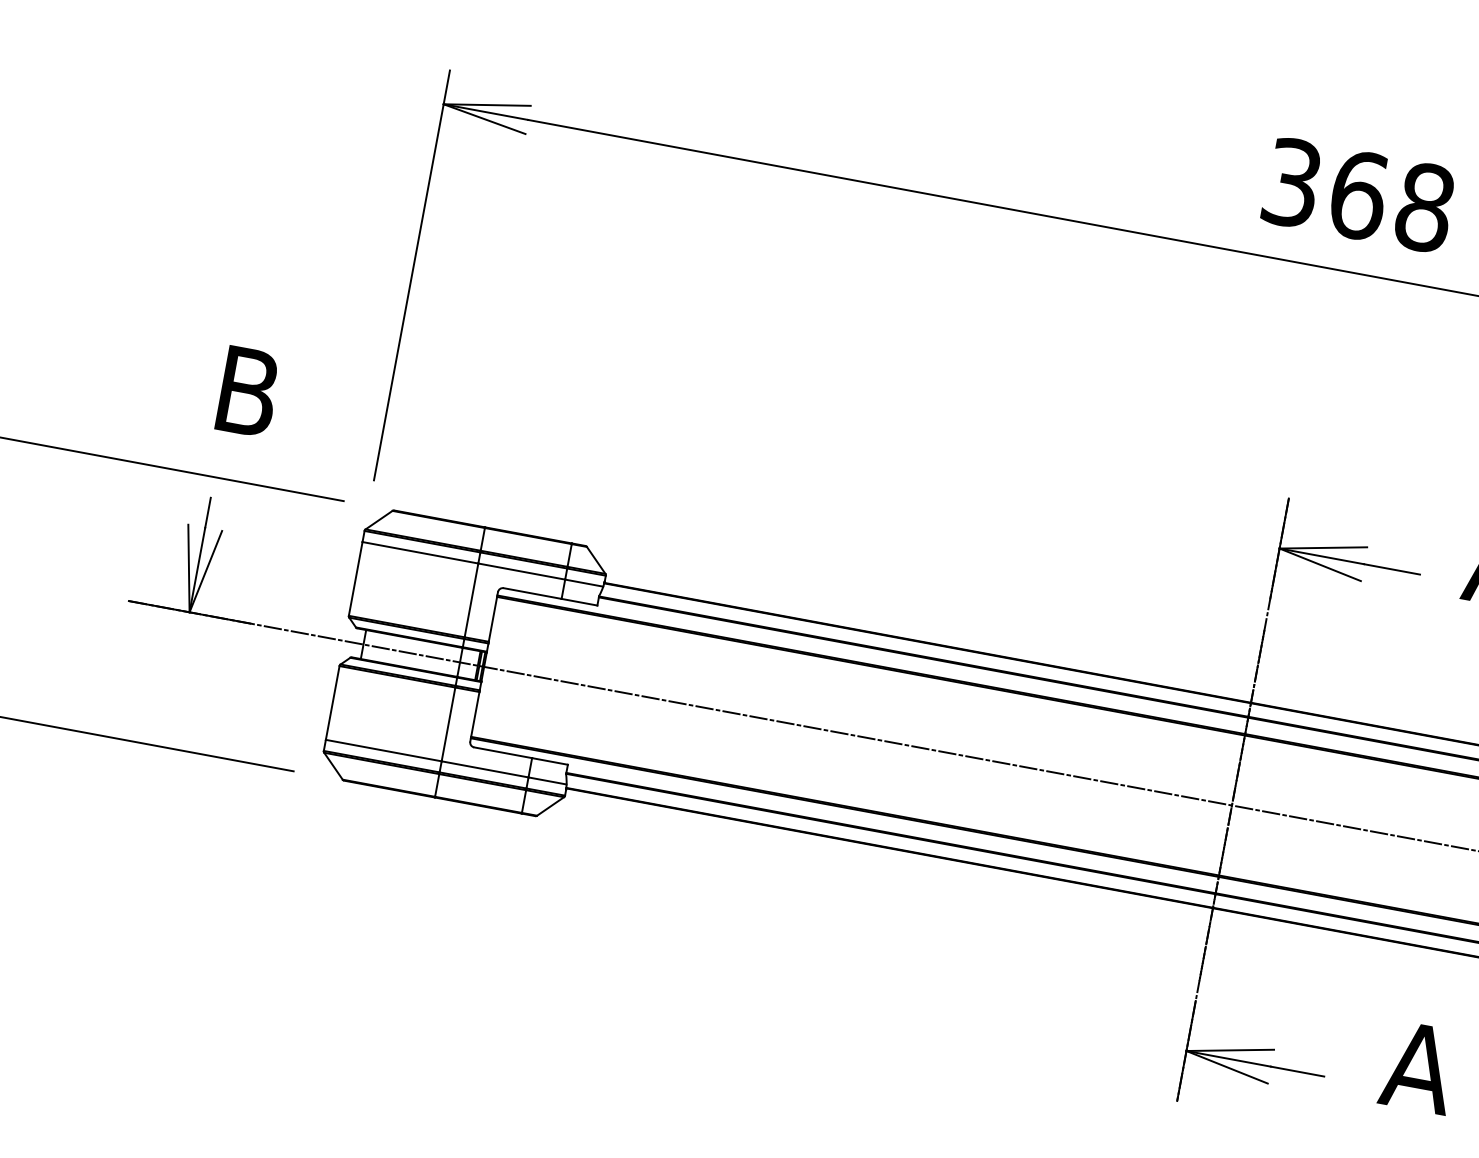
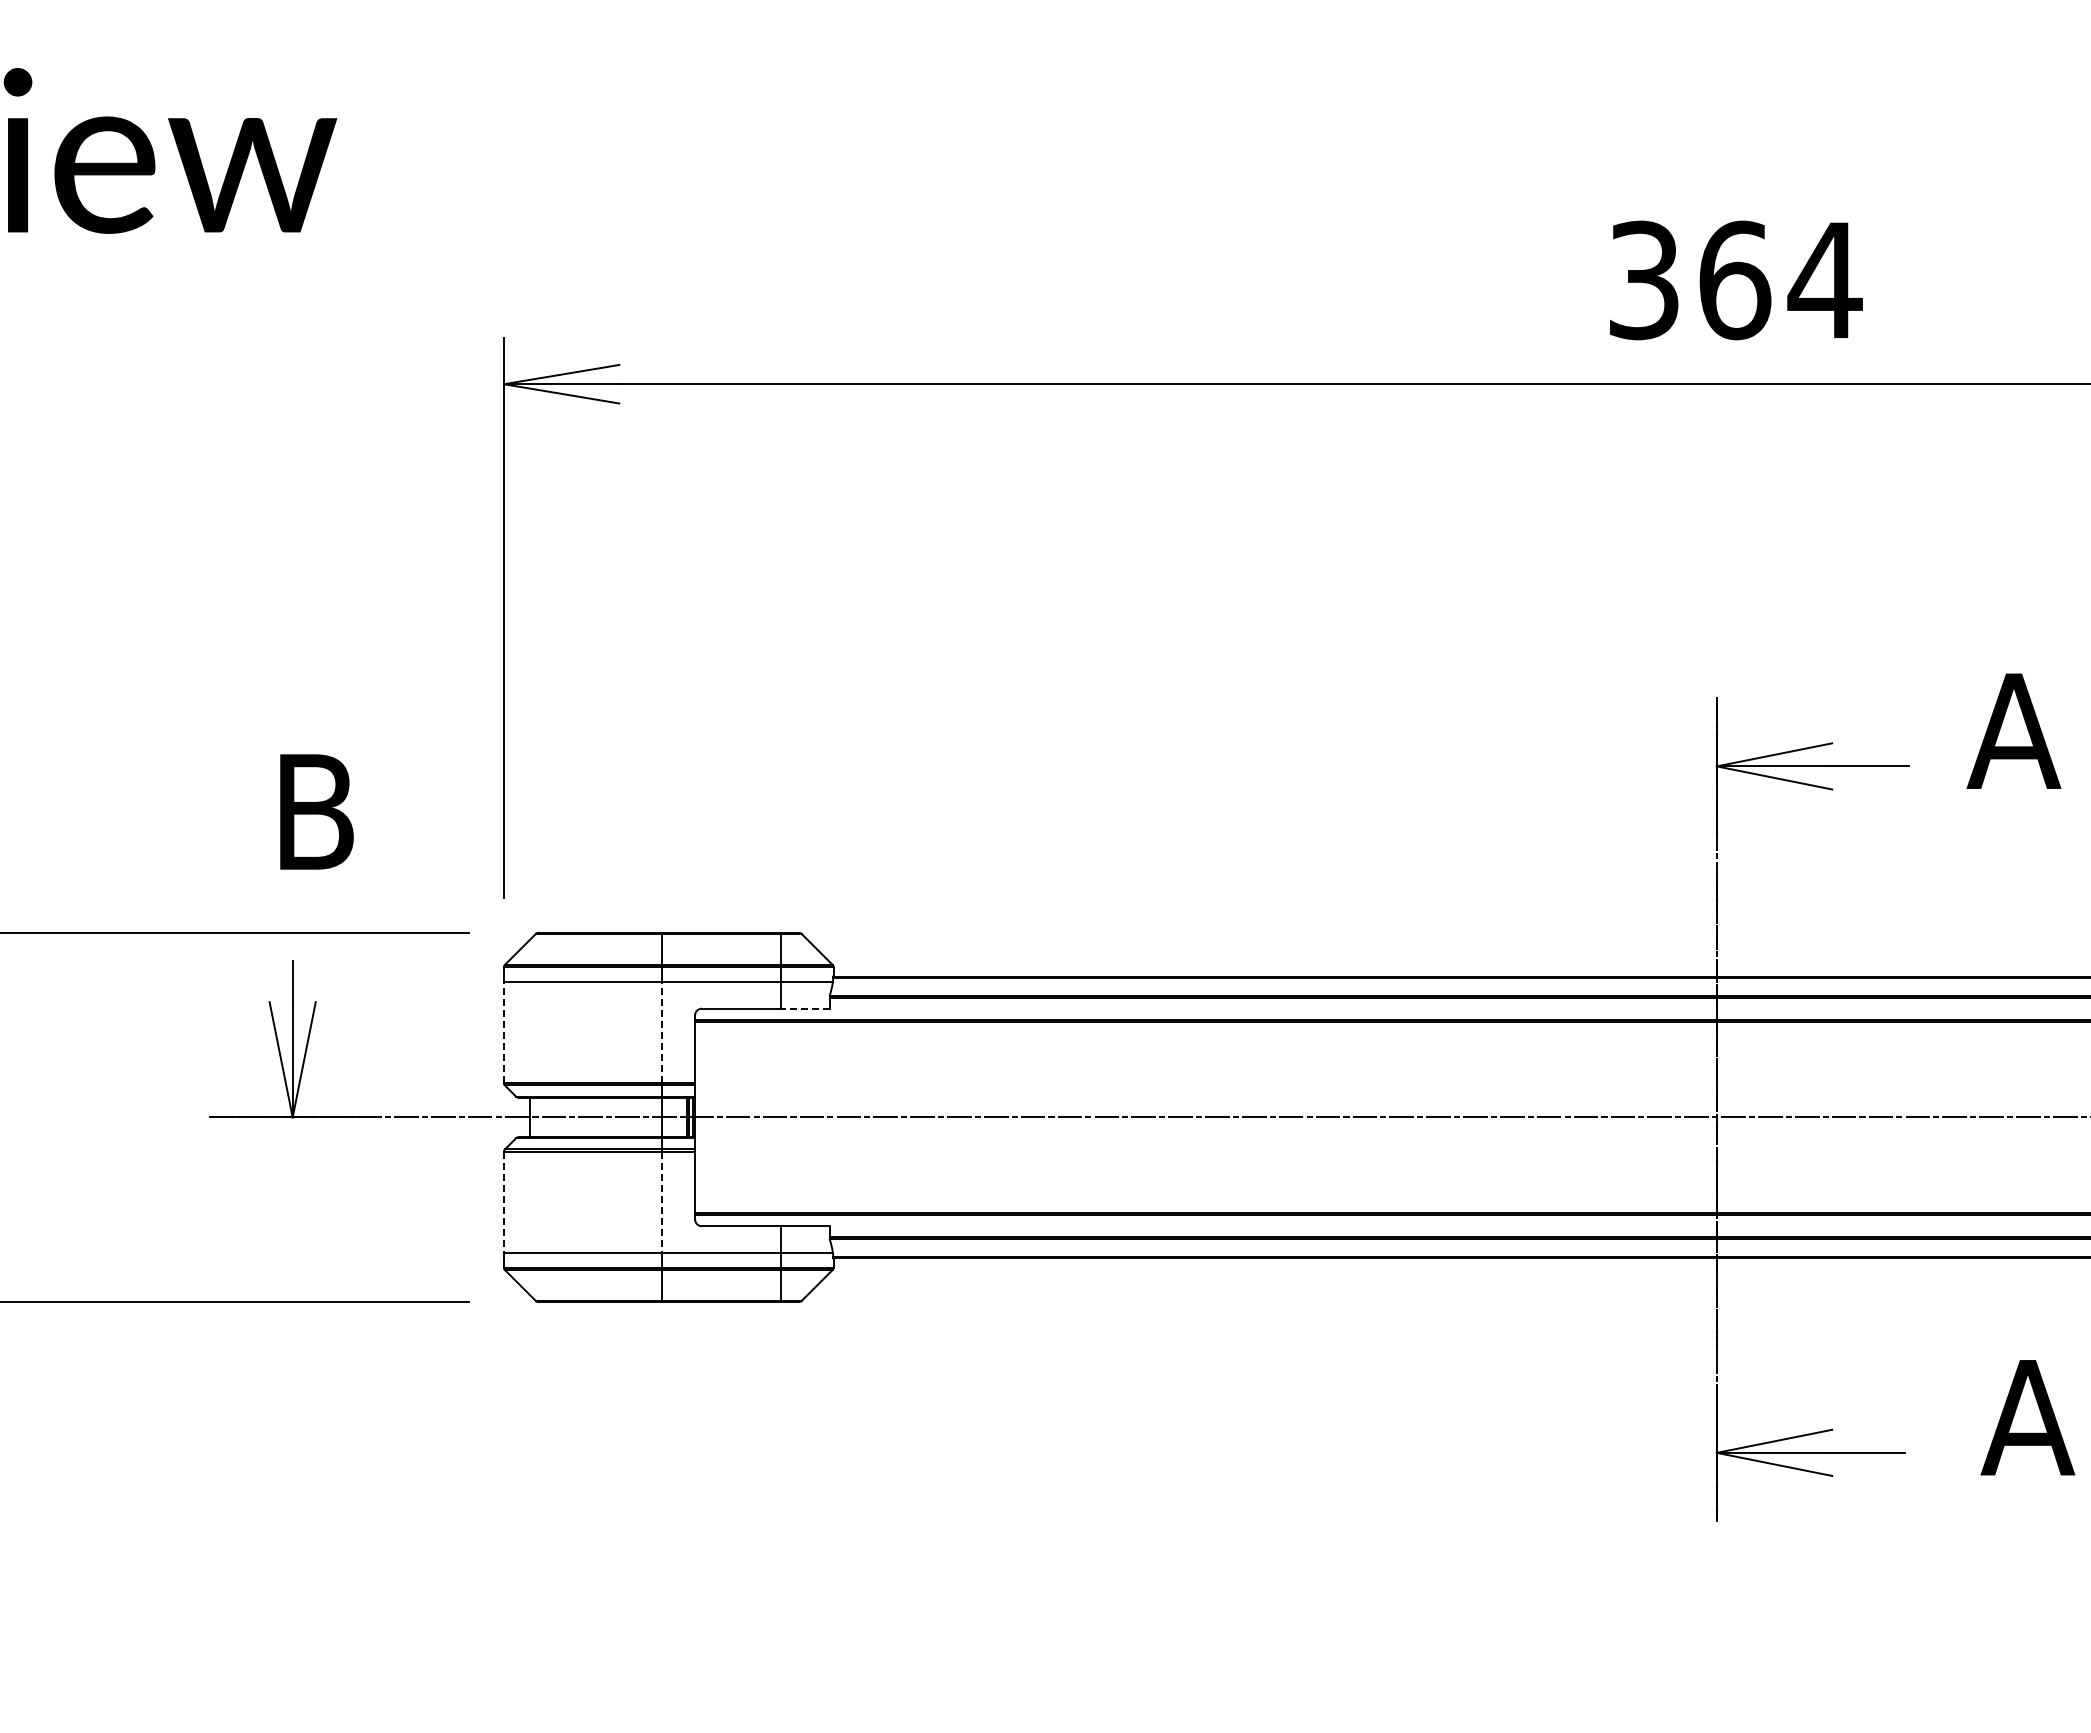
text: (1424, 207) -> (1824, 280), 368 -> 364
line: (355, 578) -> (503, 1032), solid -> dashed
line: (471, 600) -> (662, 1032), solid -> dashed
line: (578, 601) -> (804, 1008), solid -> dashed
line: (332, 703) -> (503, 1202), solid -> dashed
line: (448, 724) -> (662, 1202), solid -> dashed

